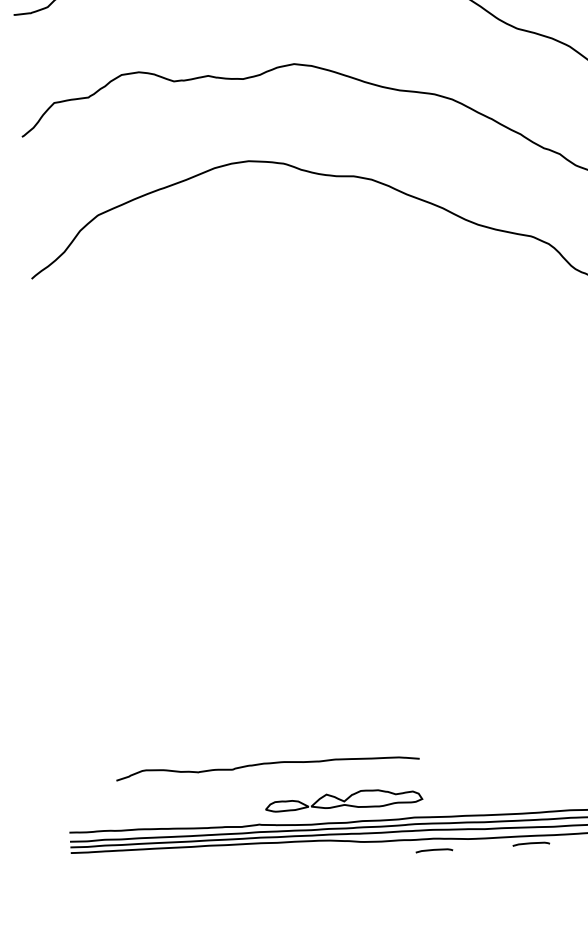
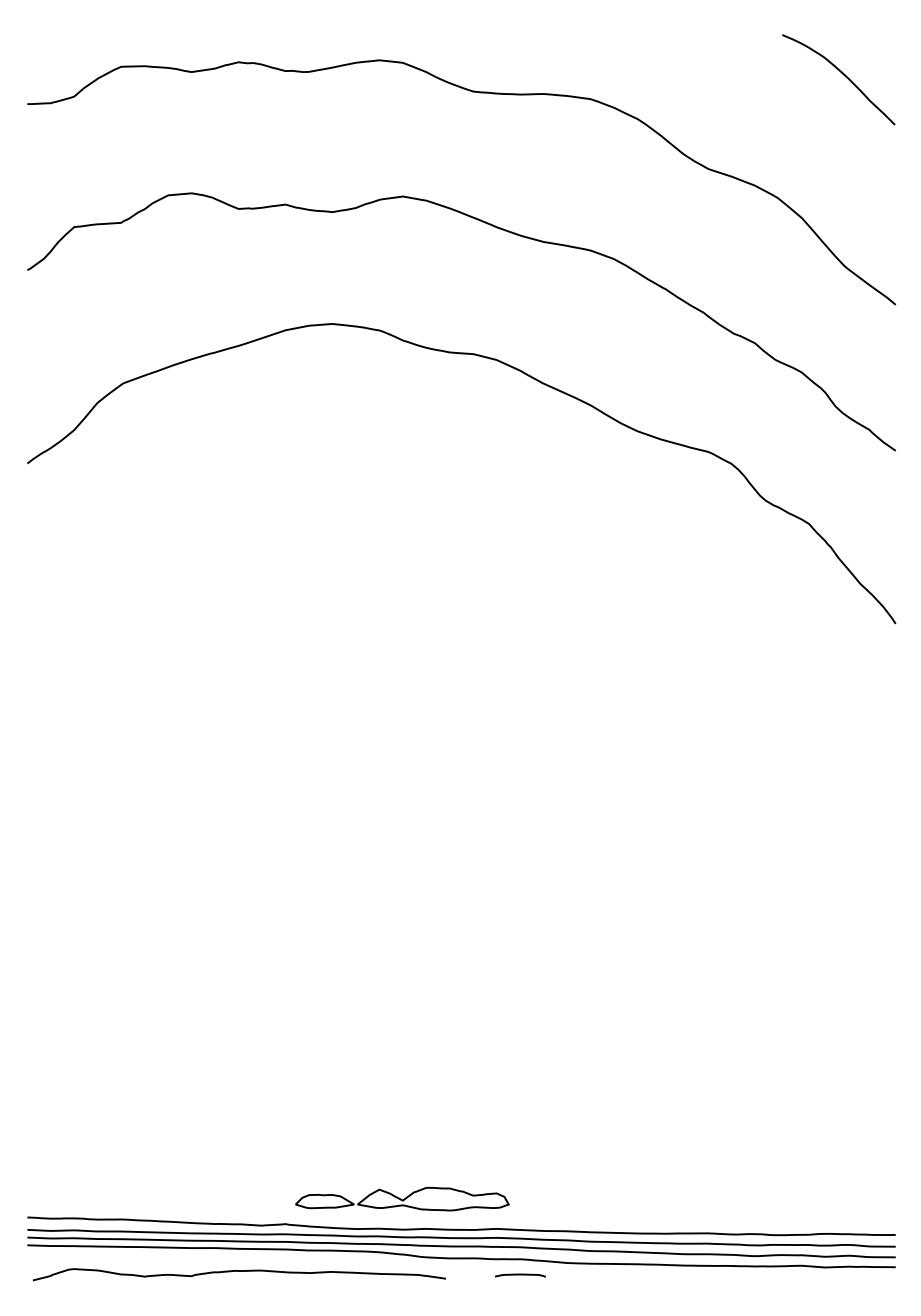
curve: (266, 763) -> (238, 1271), moved
curve: (531, 843) -> (652, 1275), removed

